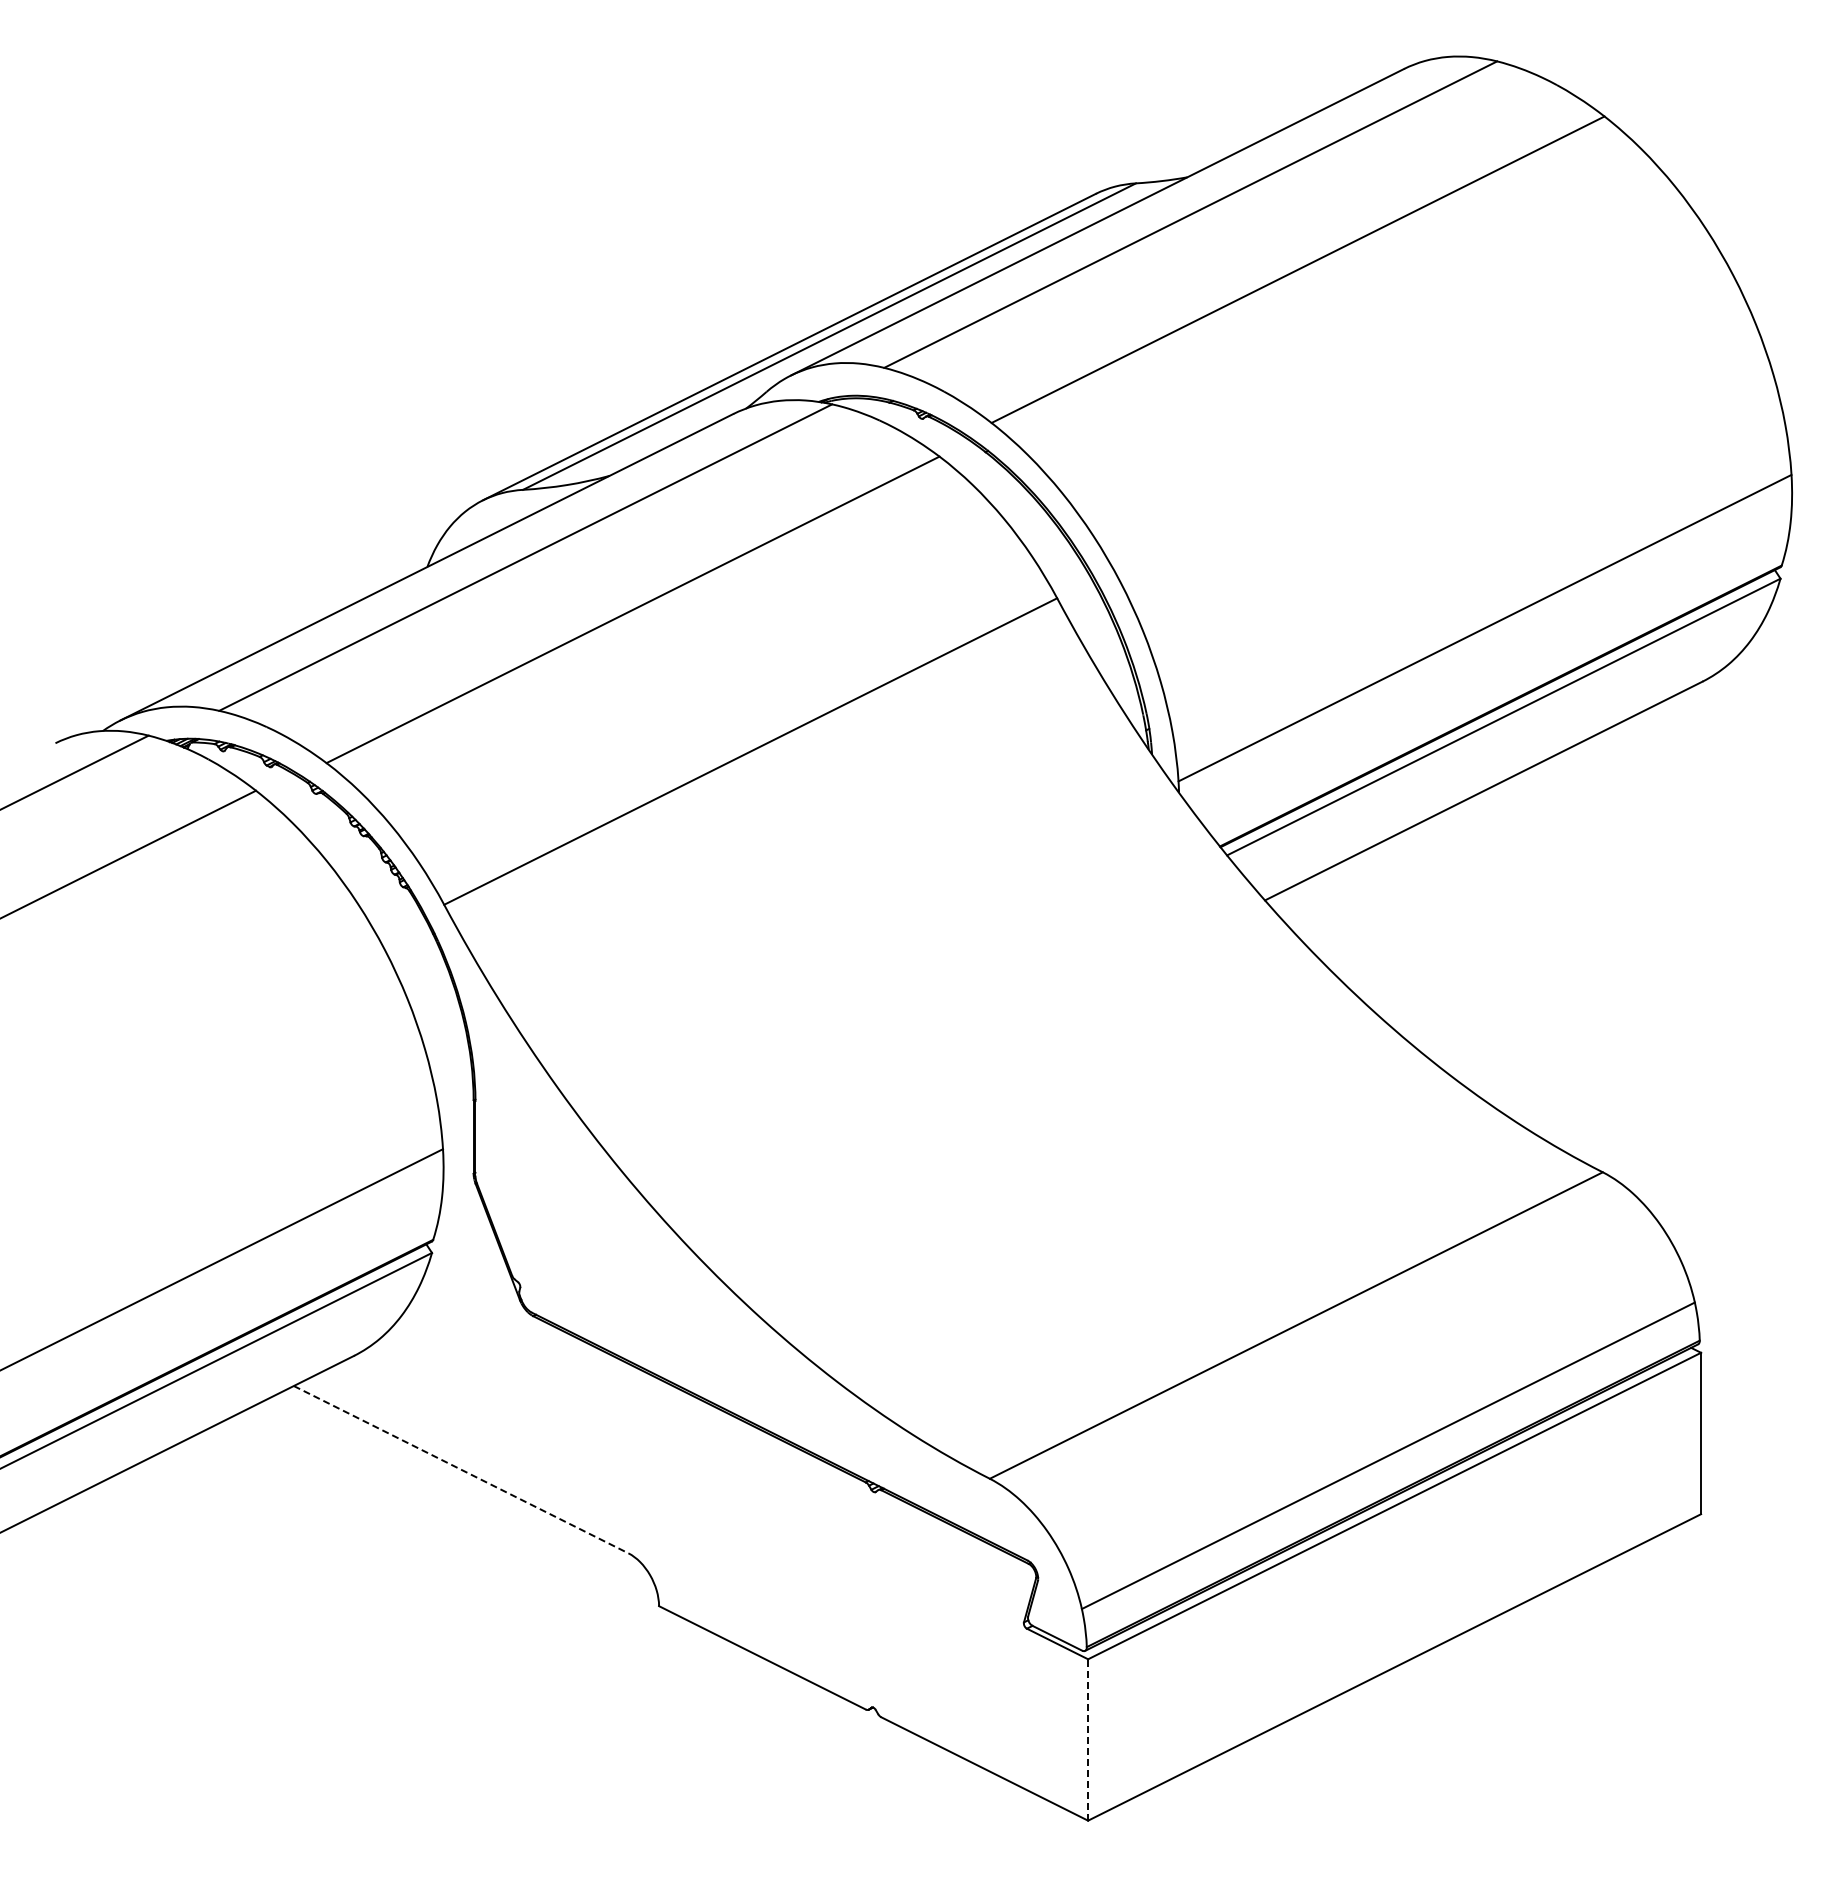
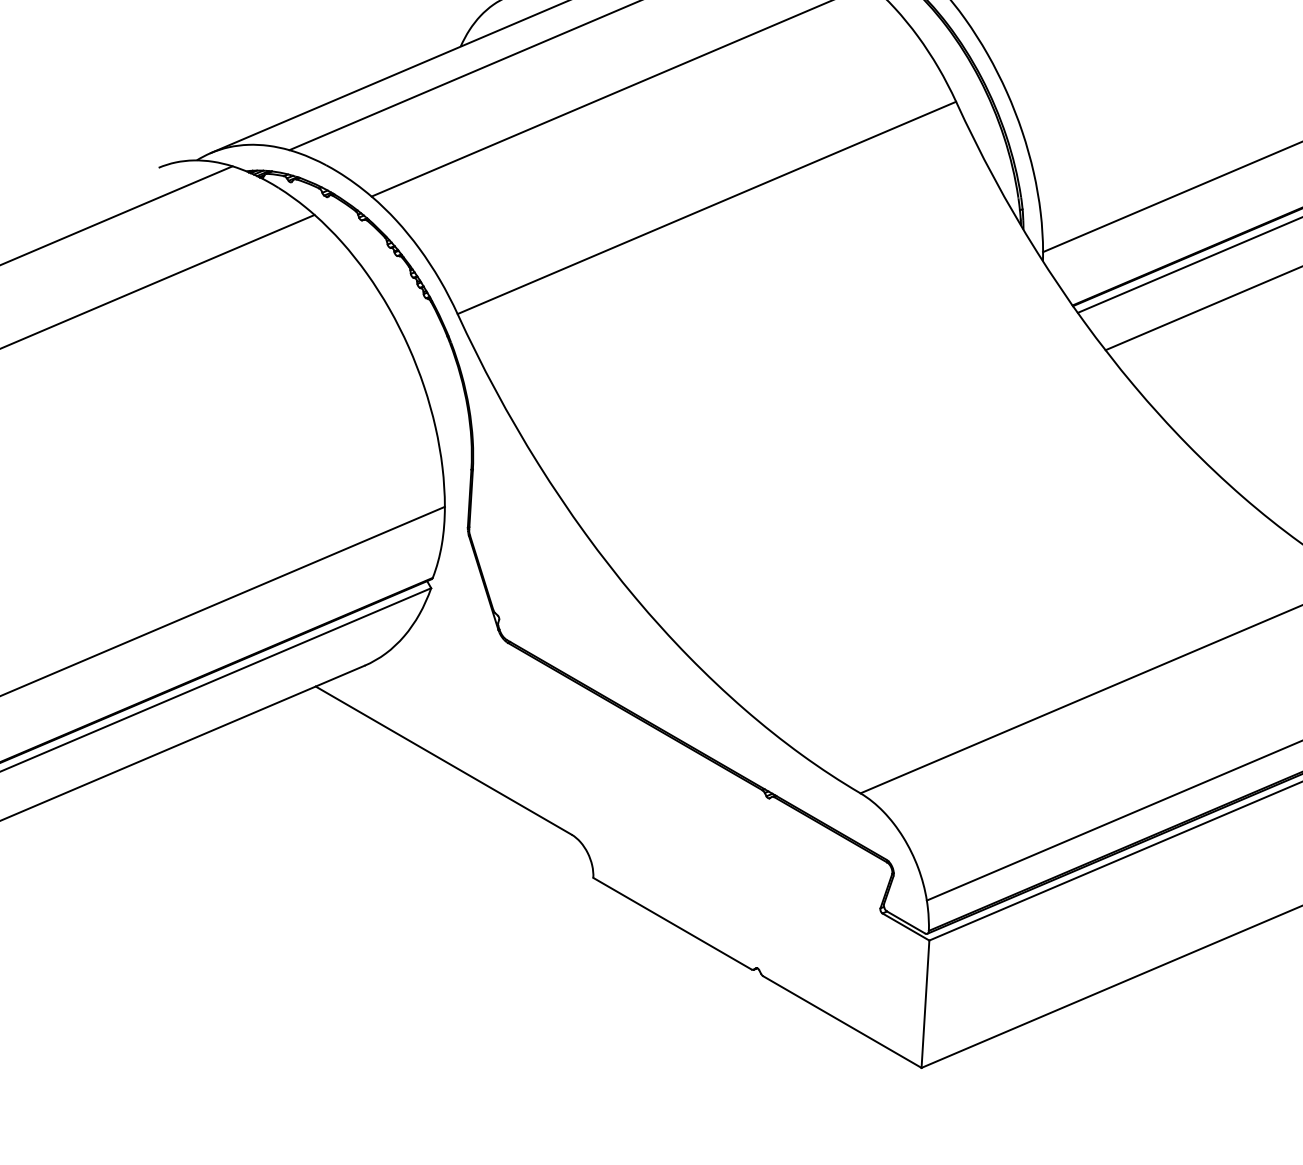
line: (461, 1469) -> (444, 760), dashed -> solid
line: (1088, 1739) -> (925, 1003), dashed -> solid

